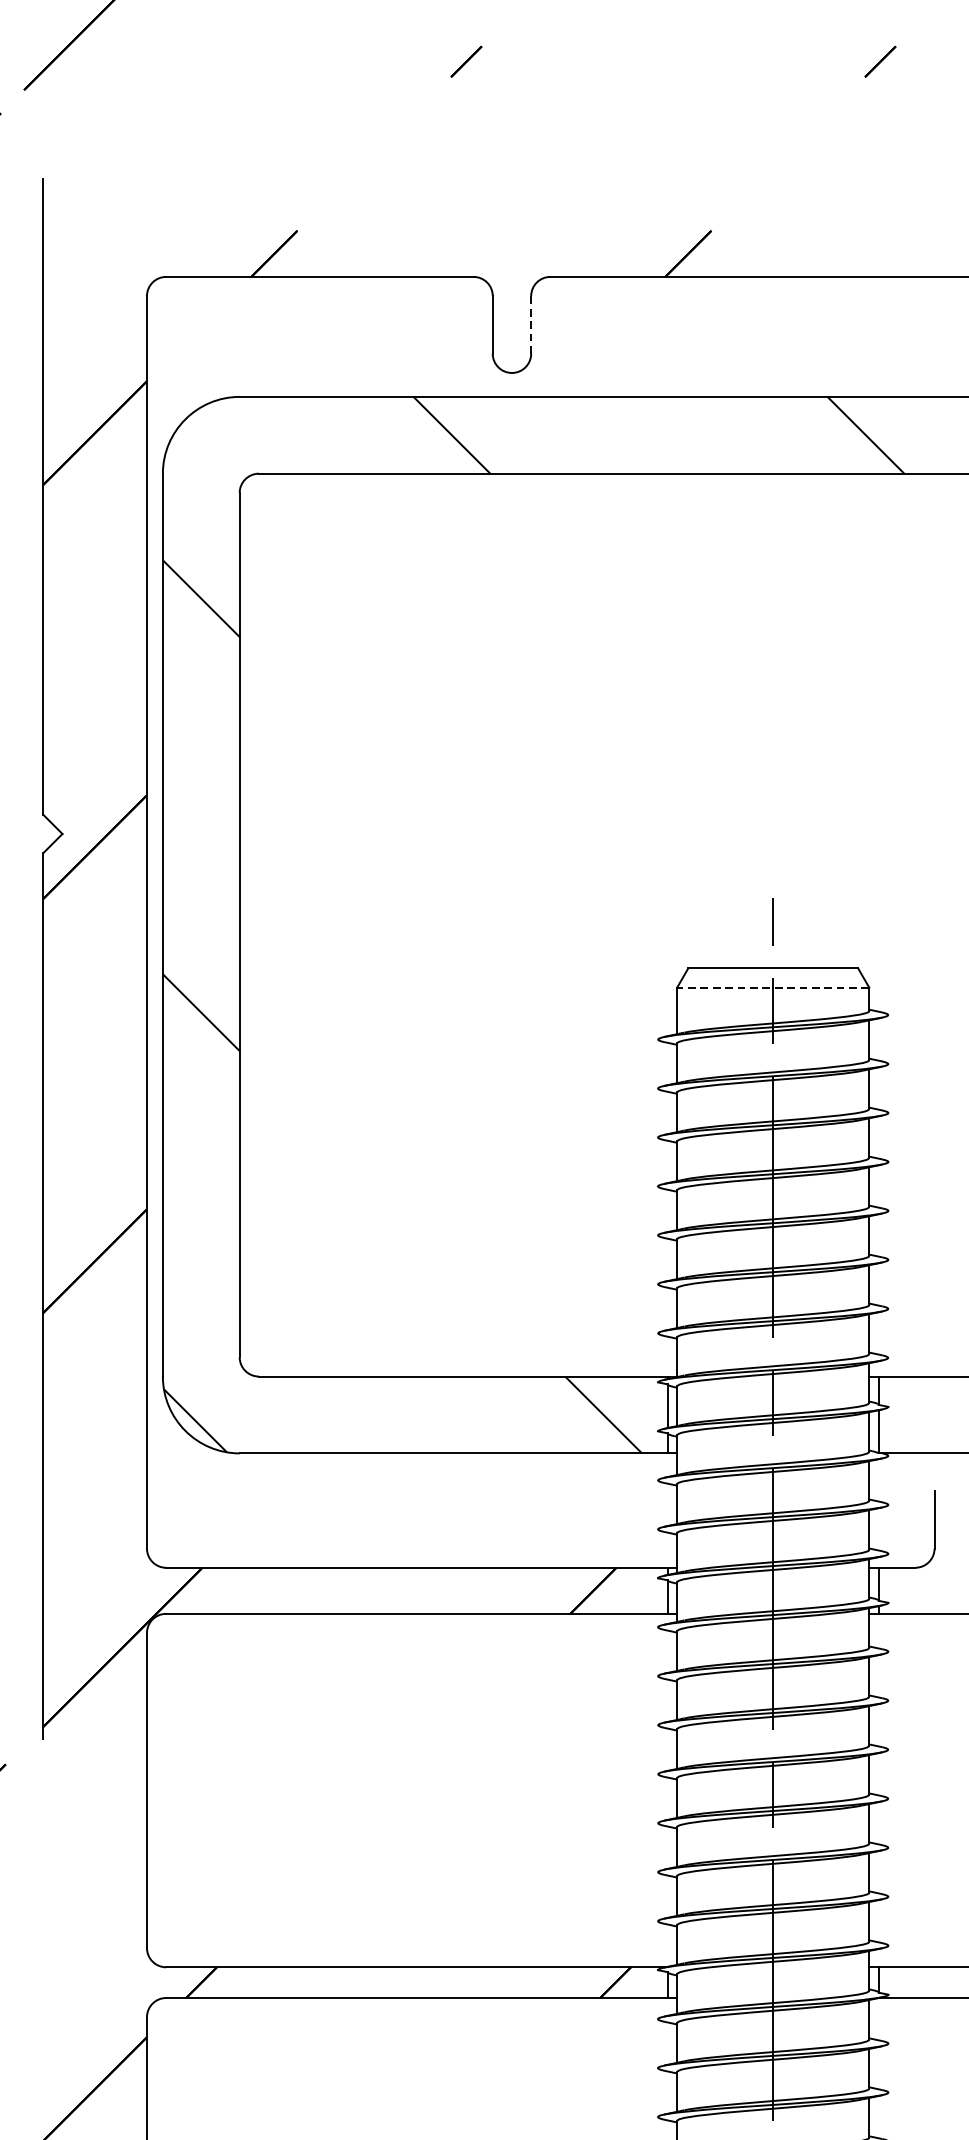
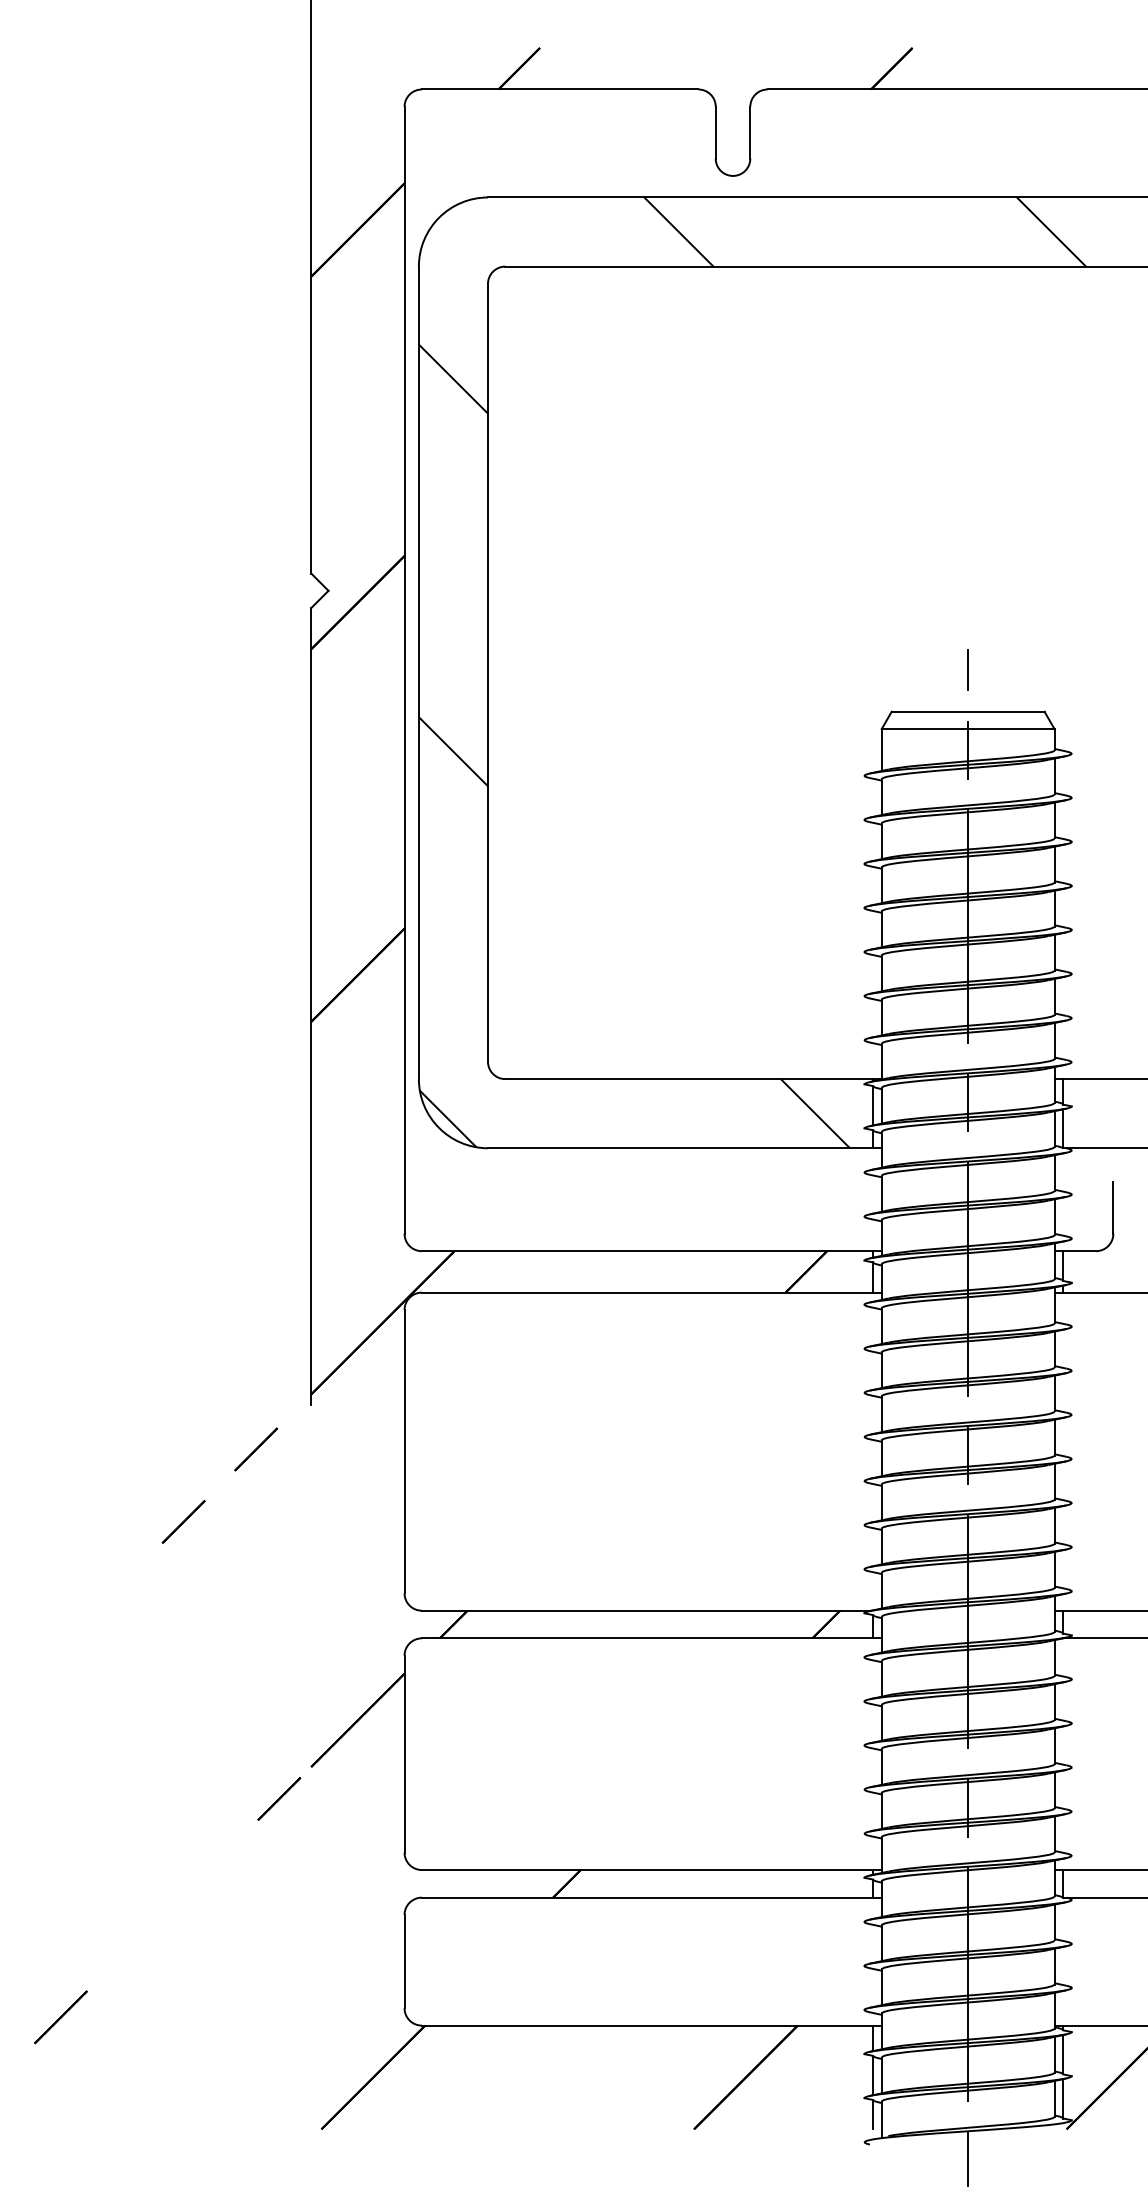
line: (531, 324) -> (750, 132), dashed -> solid
line: (772, 988) -> (967, 729), dashed -> solid

